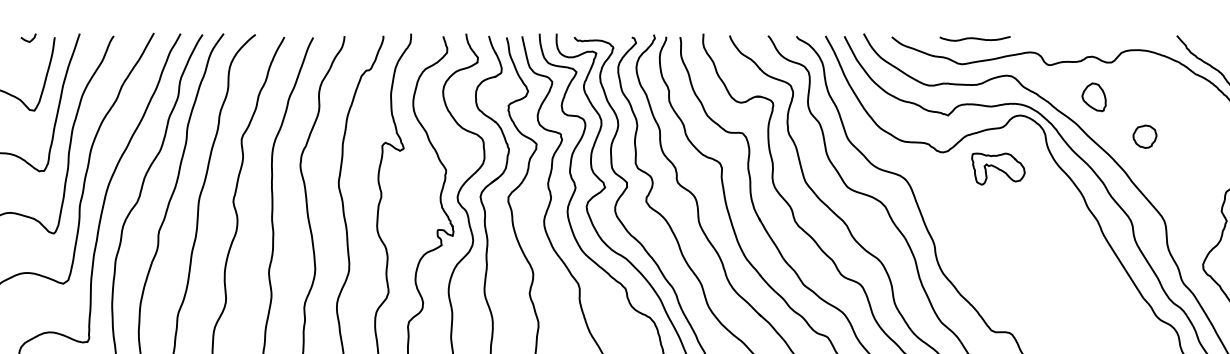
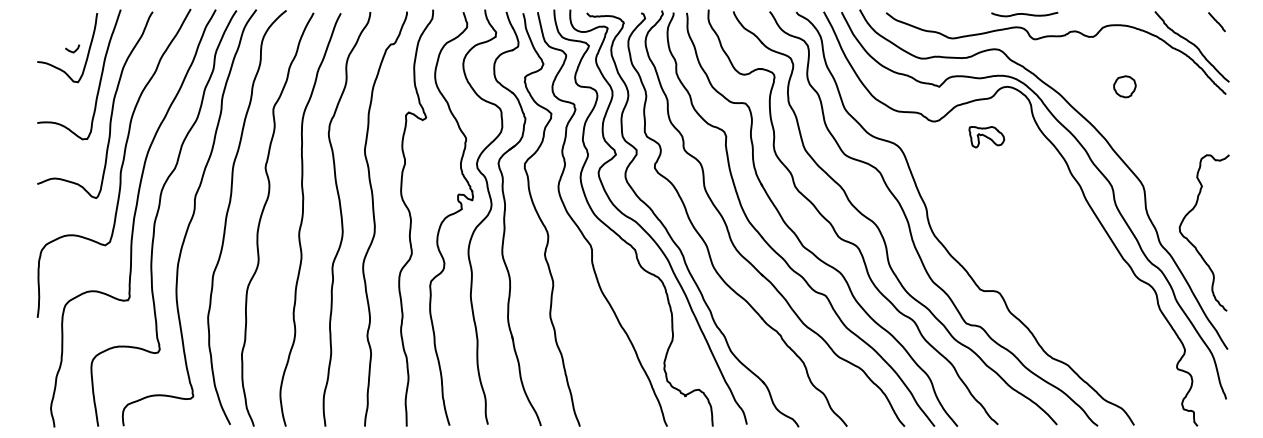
curve: (974, 38) -> (1024, 14), moved
curve: (27, 39) -> (71, 50), moved
part: (1093, 97) -> (1076, 69), removed
part: (1144, 136) -> (1124, 86), moved
part: (998, 168) -> (986, 136), size x0.7

